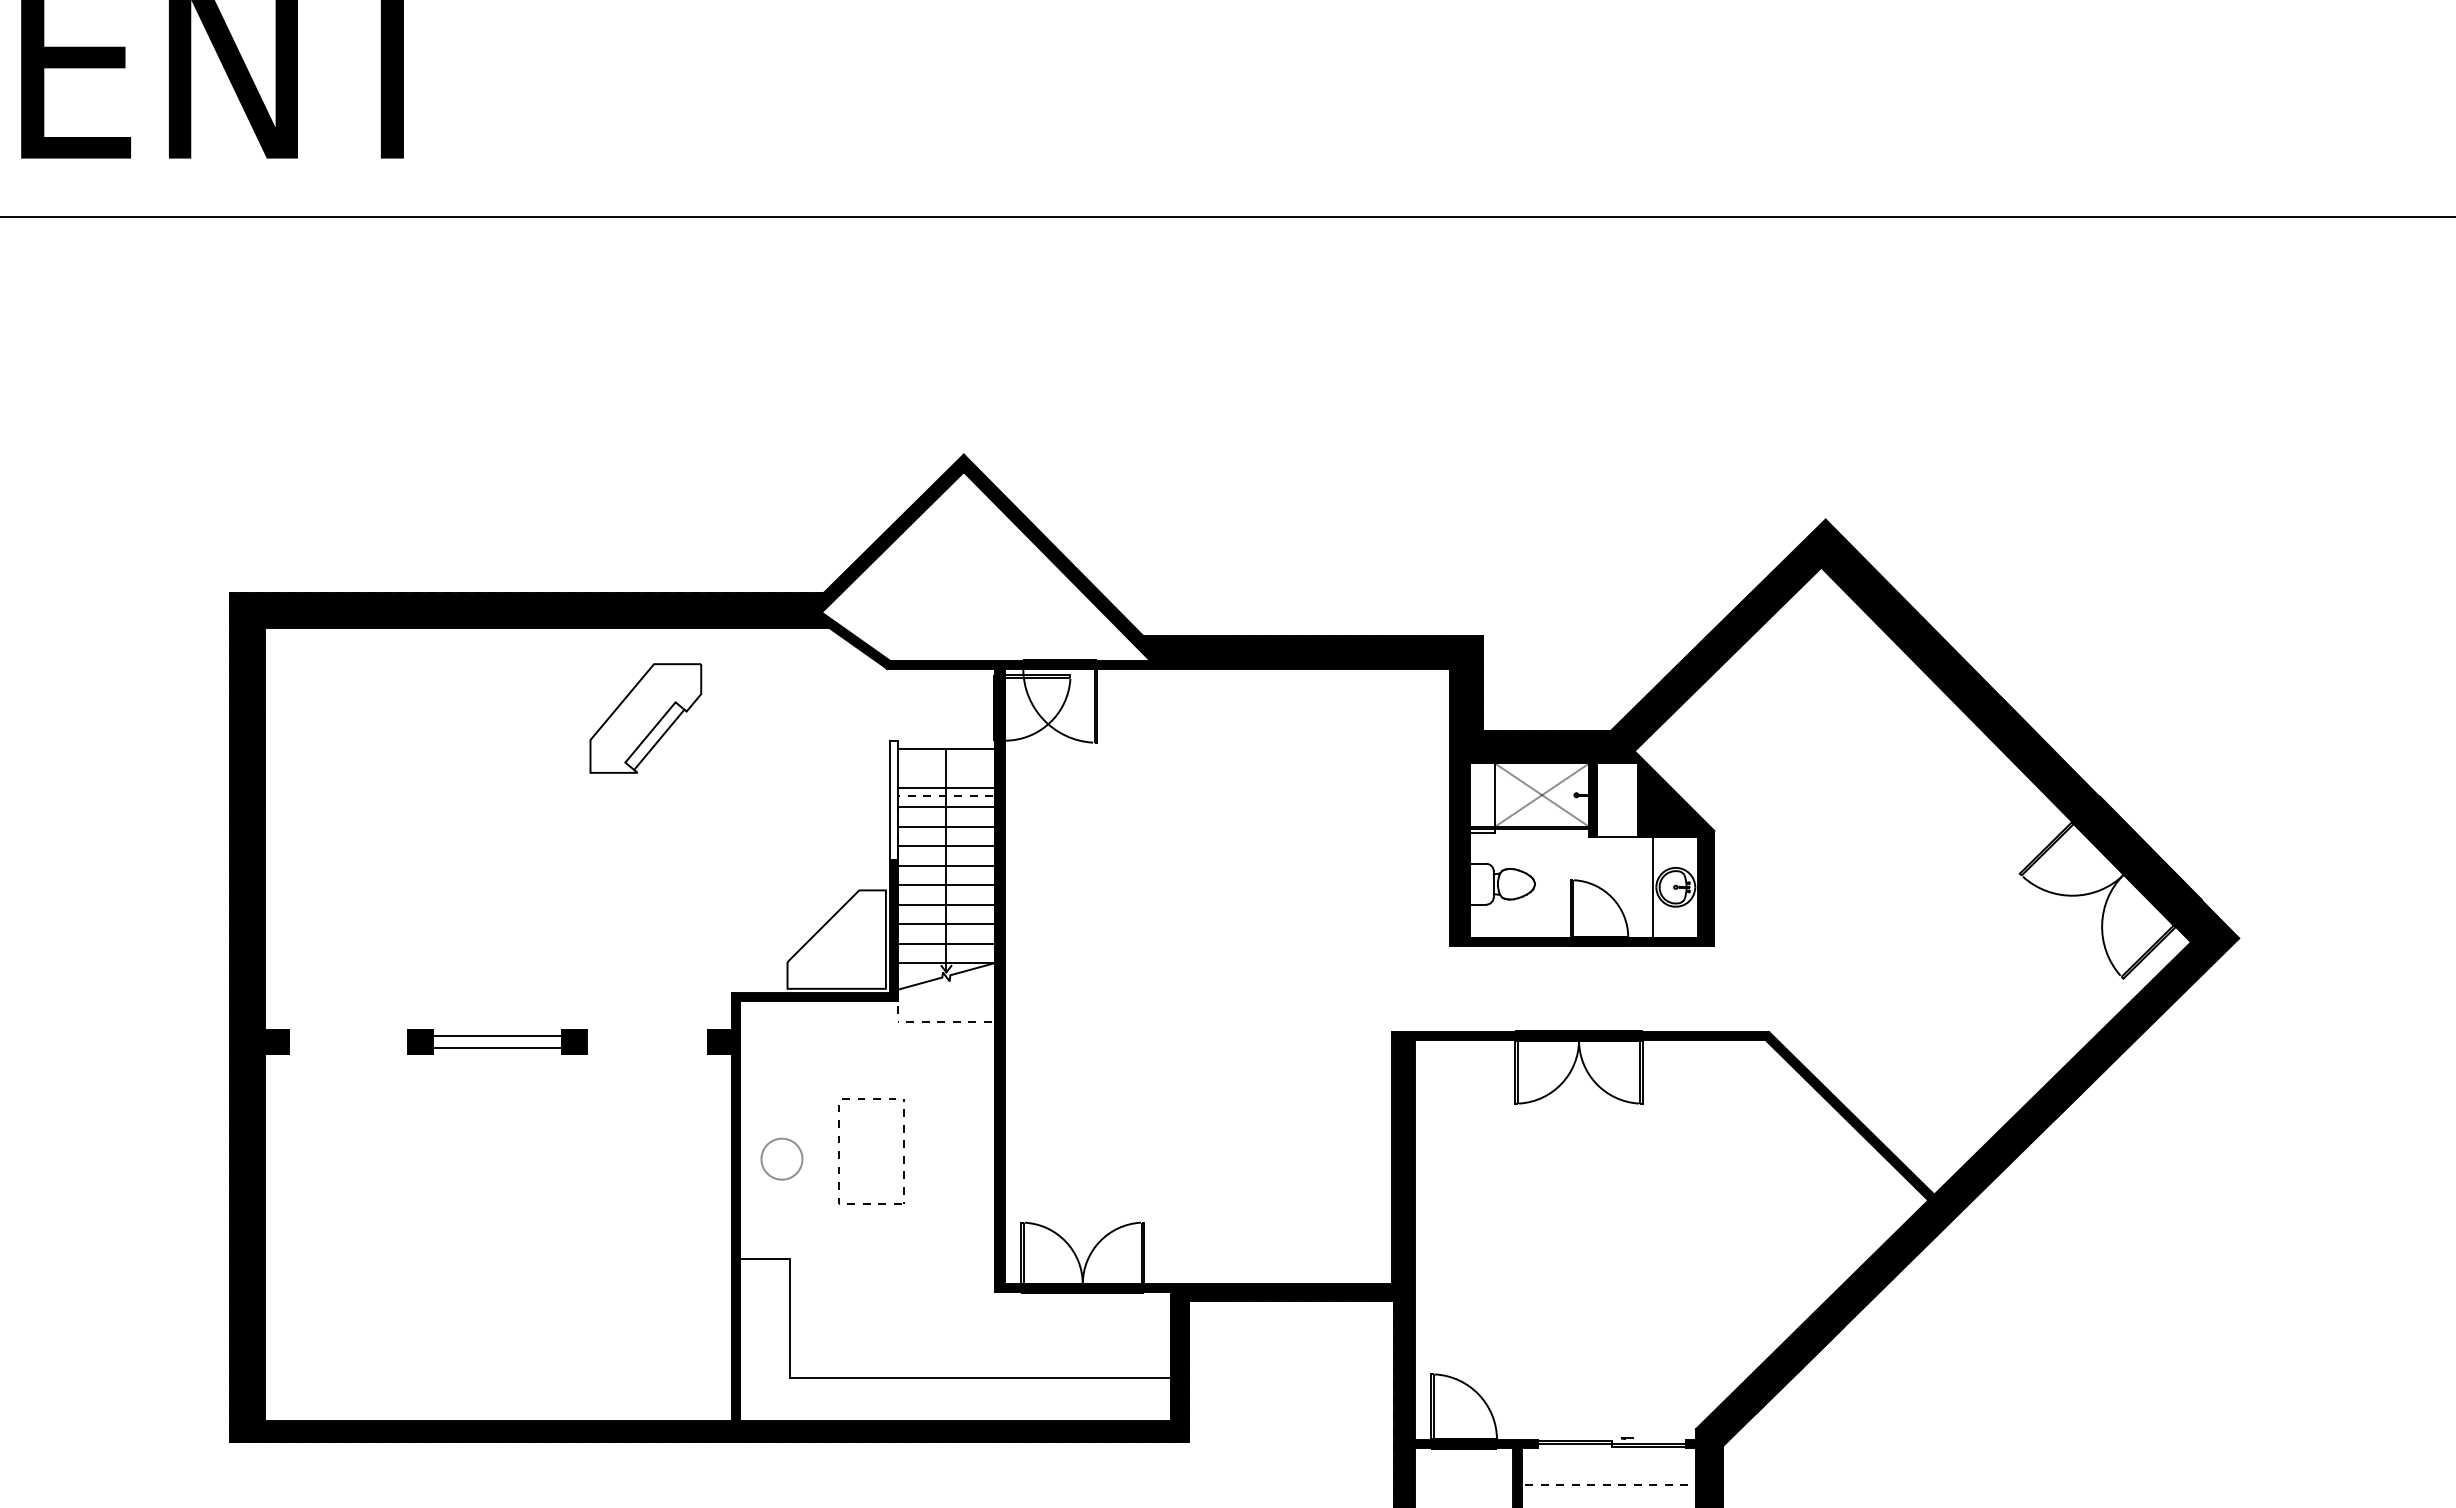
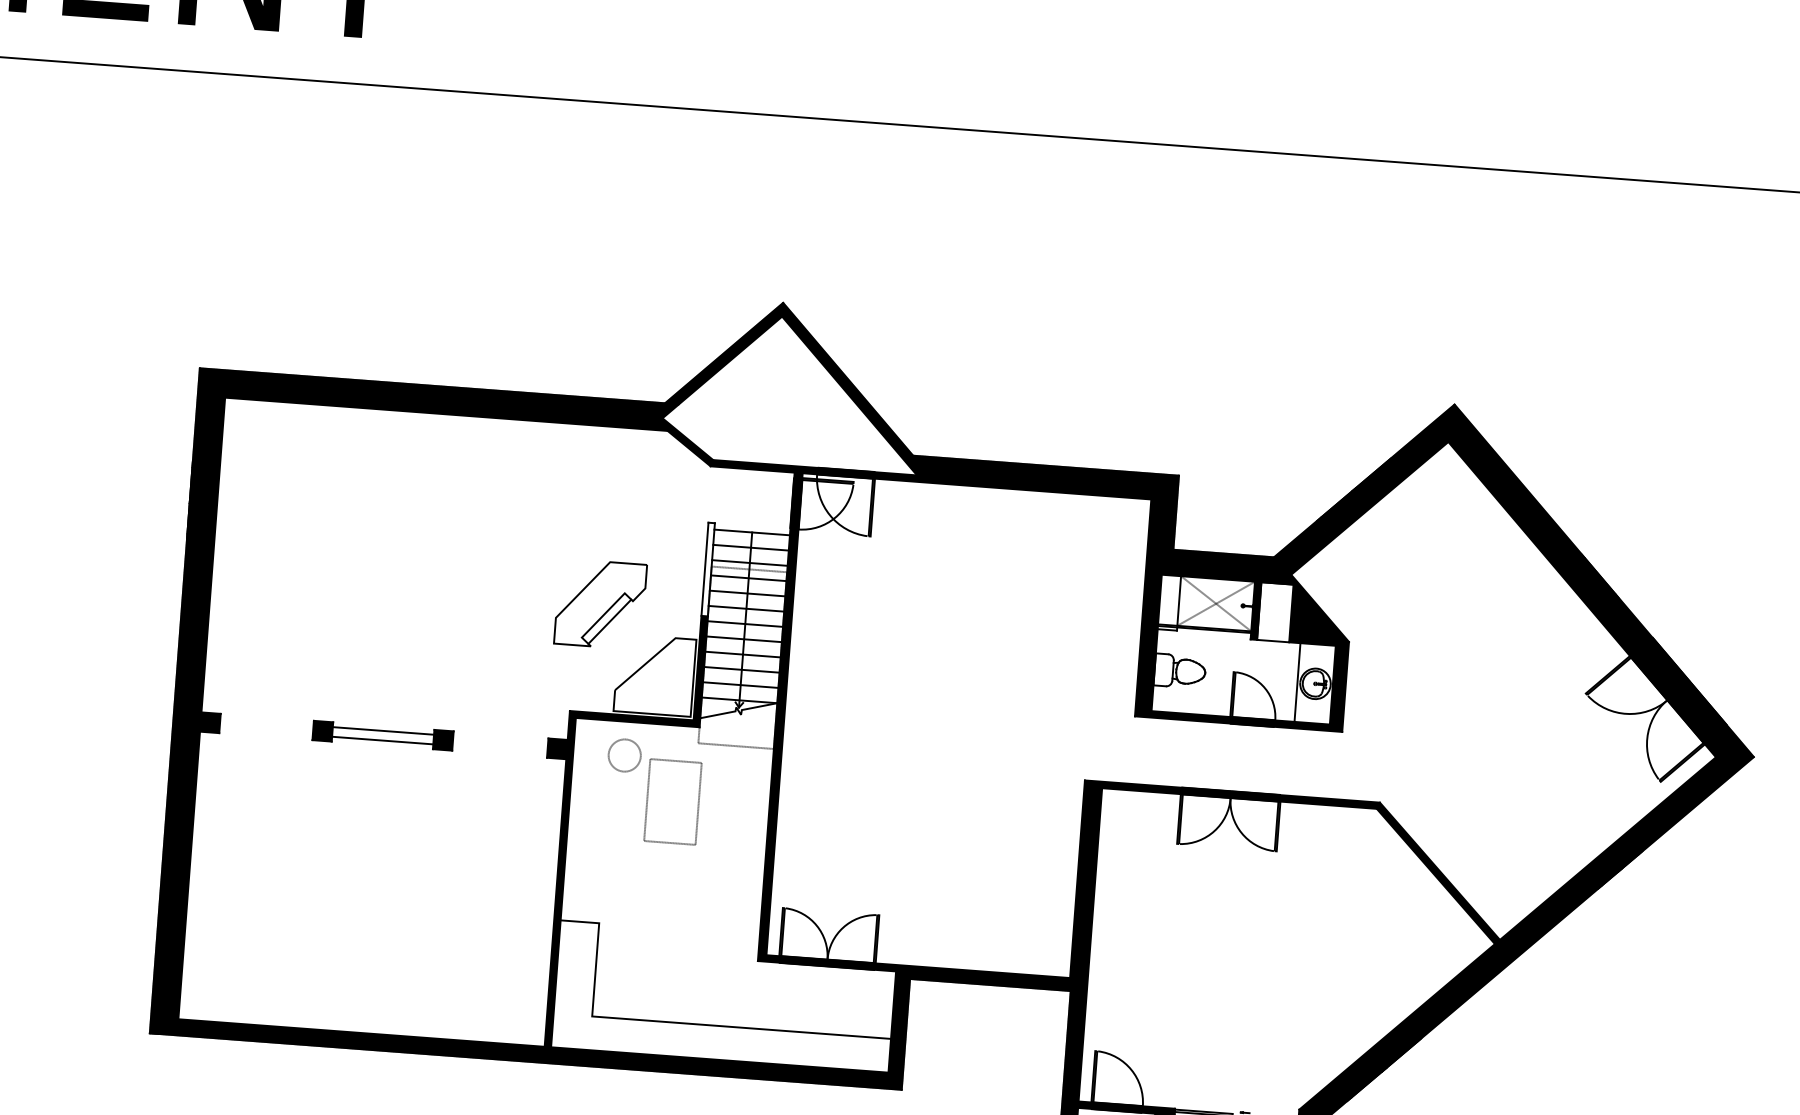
part: (645, 718) -> (600, 604), moved
line: (946, 768) -> (751, 547), added
part: (839, 1151) -> (647, 800), moved
circle: (781, 1158) -> (624, 754), moved

